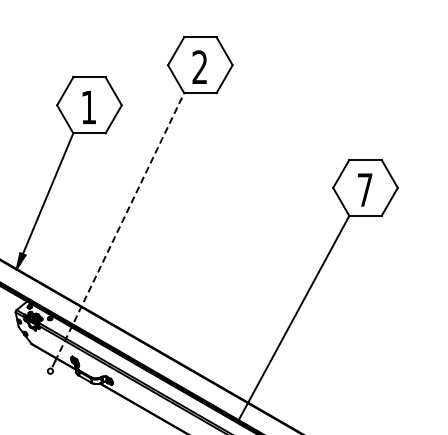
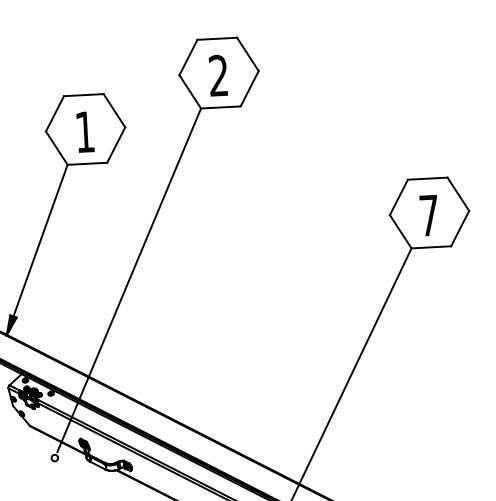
line: (119, 227) -> (130, 277), dashed -> solid

